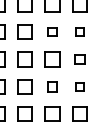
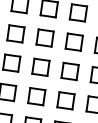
part: (52, 31) -> (45, 37), size x1.67
part: (79, 31) -> (74, 41), size x1.67
part: (79, 59) -> (69, 71), size x1.43
part: (52, 86) -> (36, 96), size x1.43
part: (79, 86) -> (65, 100), size x1.67

